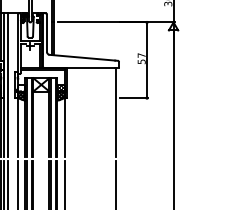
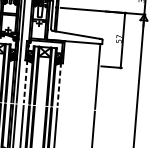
line: (18, 127) -> (25, 81), solid -> dashed
line: (64, 127) -> (59, 84), solid -> dashed

